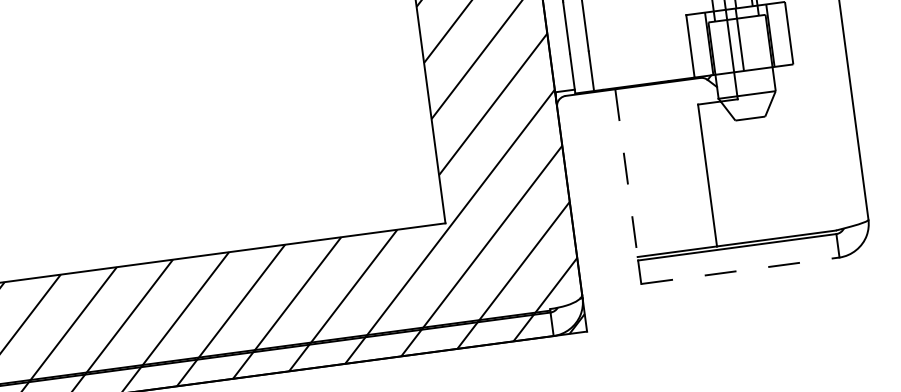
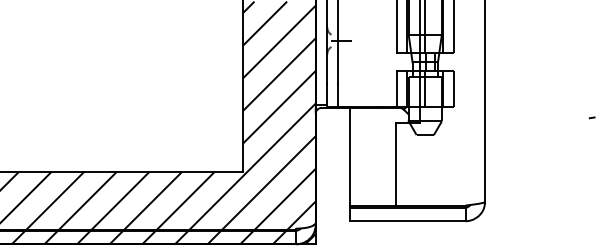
line: (626, 172) -> (350, 156), dashed -> solid
line: (739, 271) -> (407, 221), dashed -> solid

